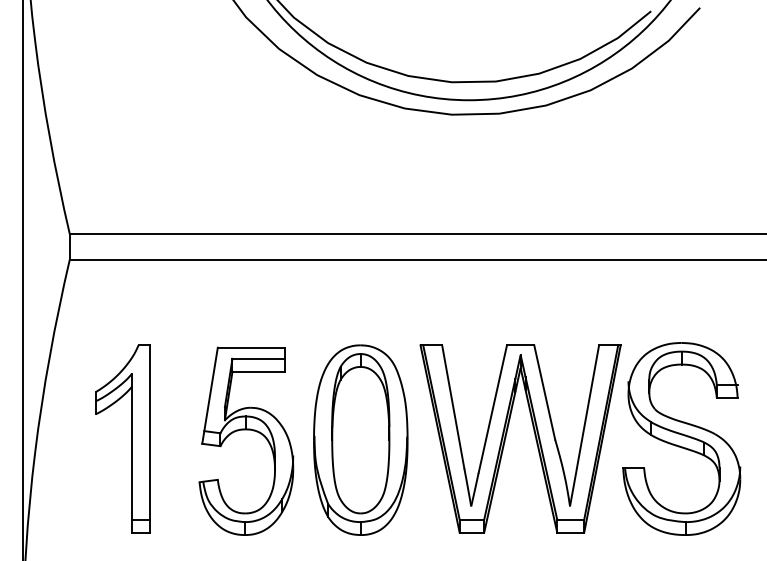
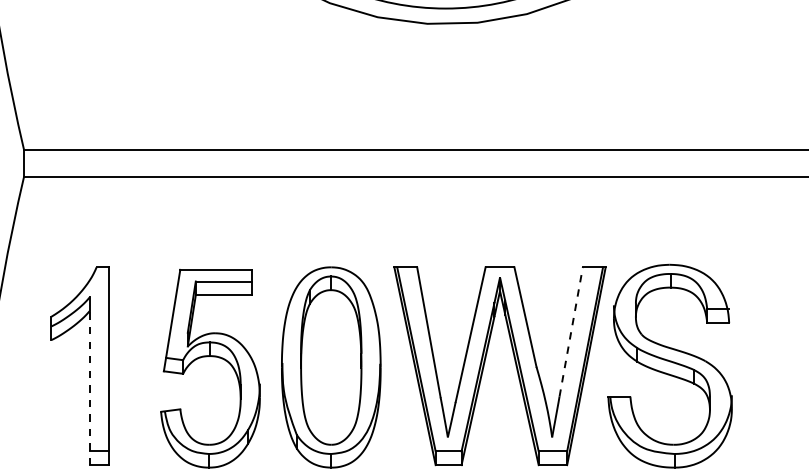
line: (588, 406) -> (571, 331), solid -> dashed
line: (132, 459) -> (90, 387), solid -> dashed

